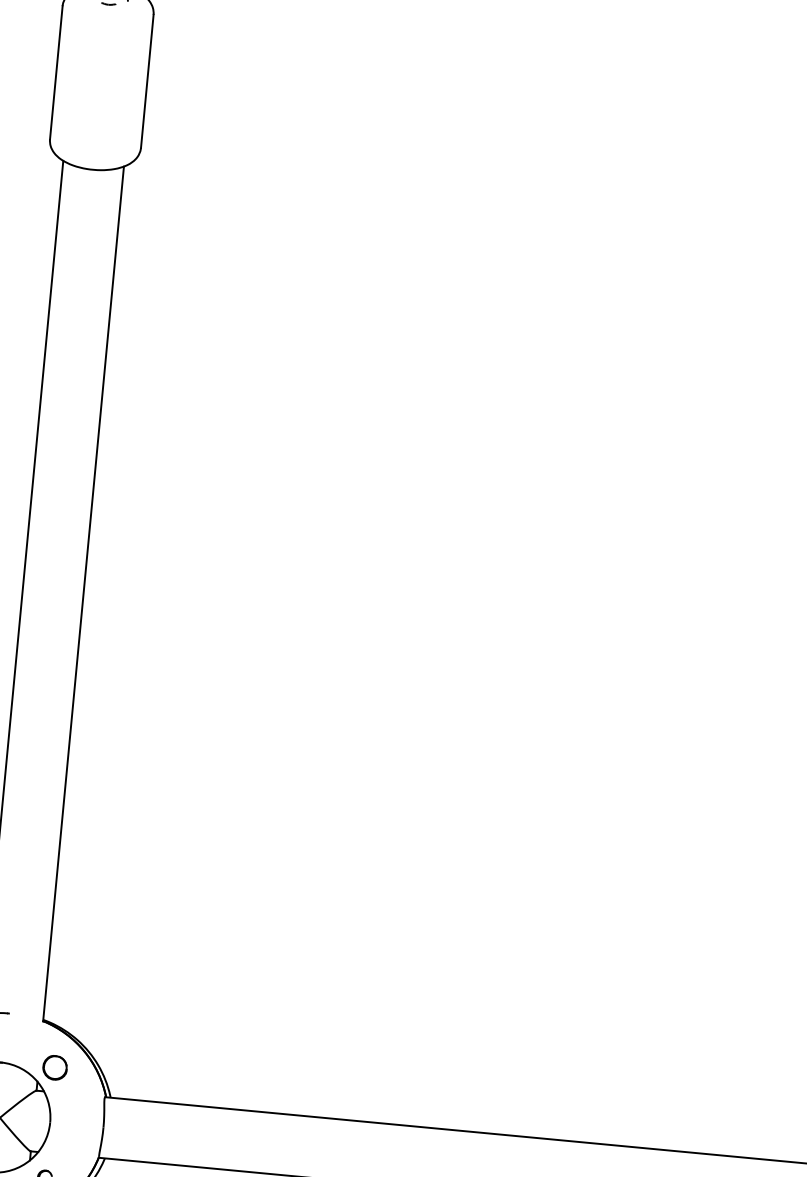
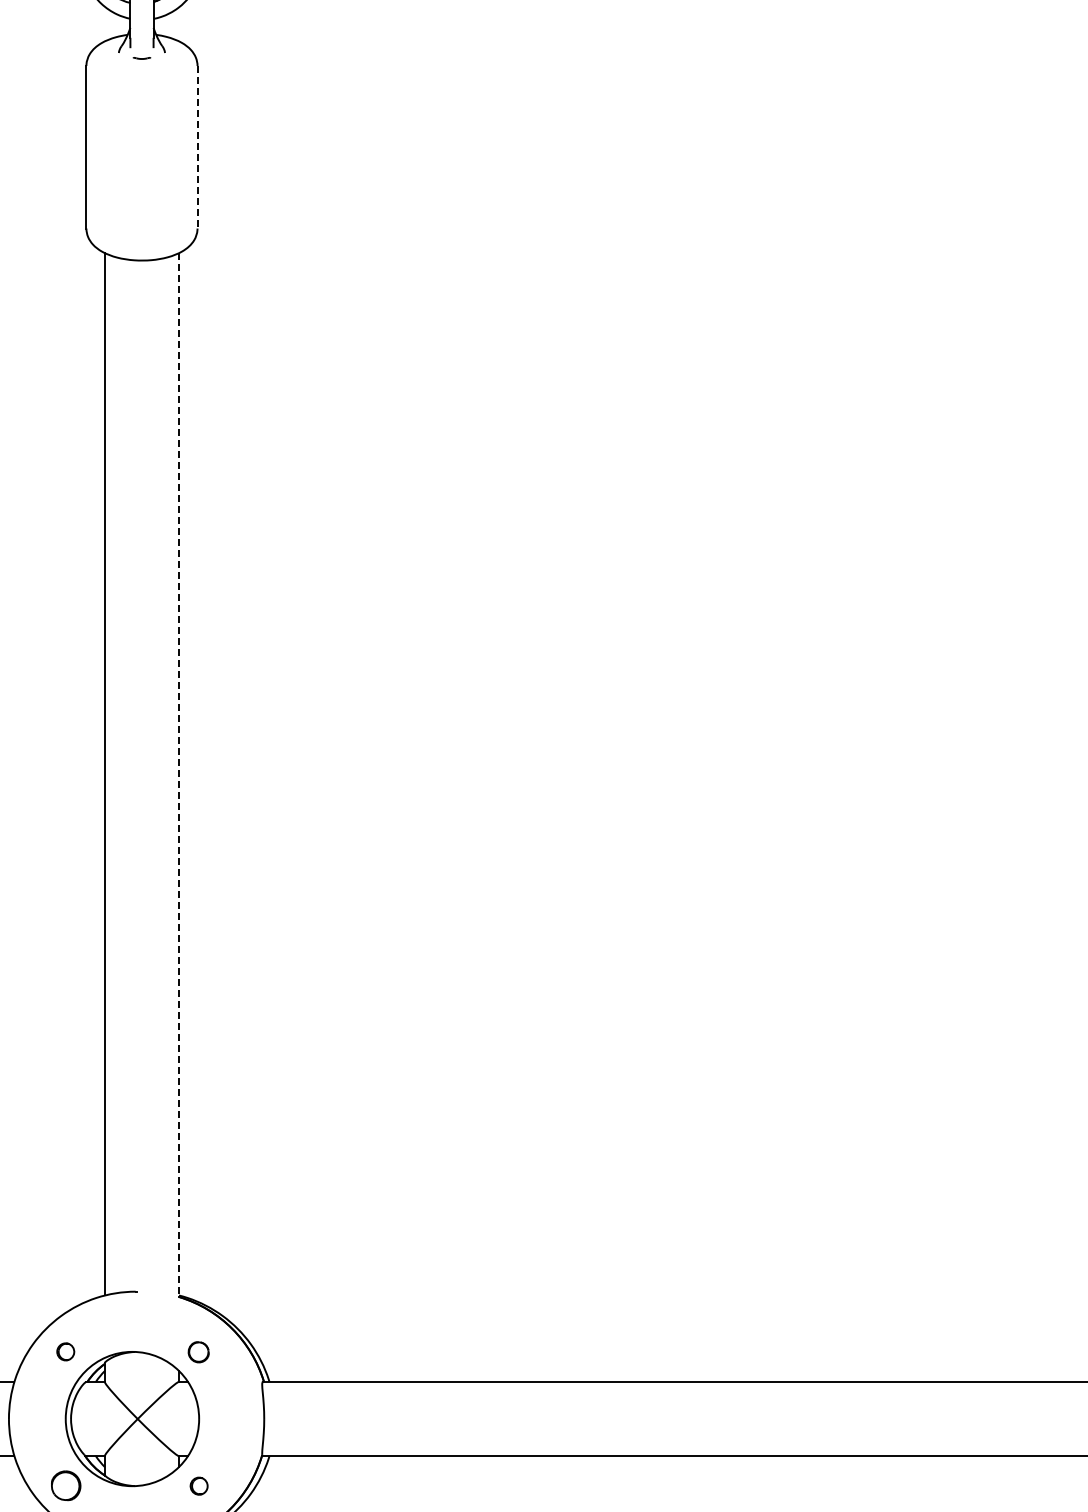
line: (147, 81) -> (197, 147), solid -> dashed
line: (83, 594) -> (179, 775), solid -> dashed
part: (54, 1068) -> (198, 1352), size x0.7

